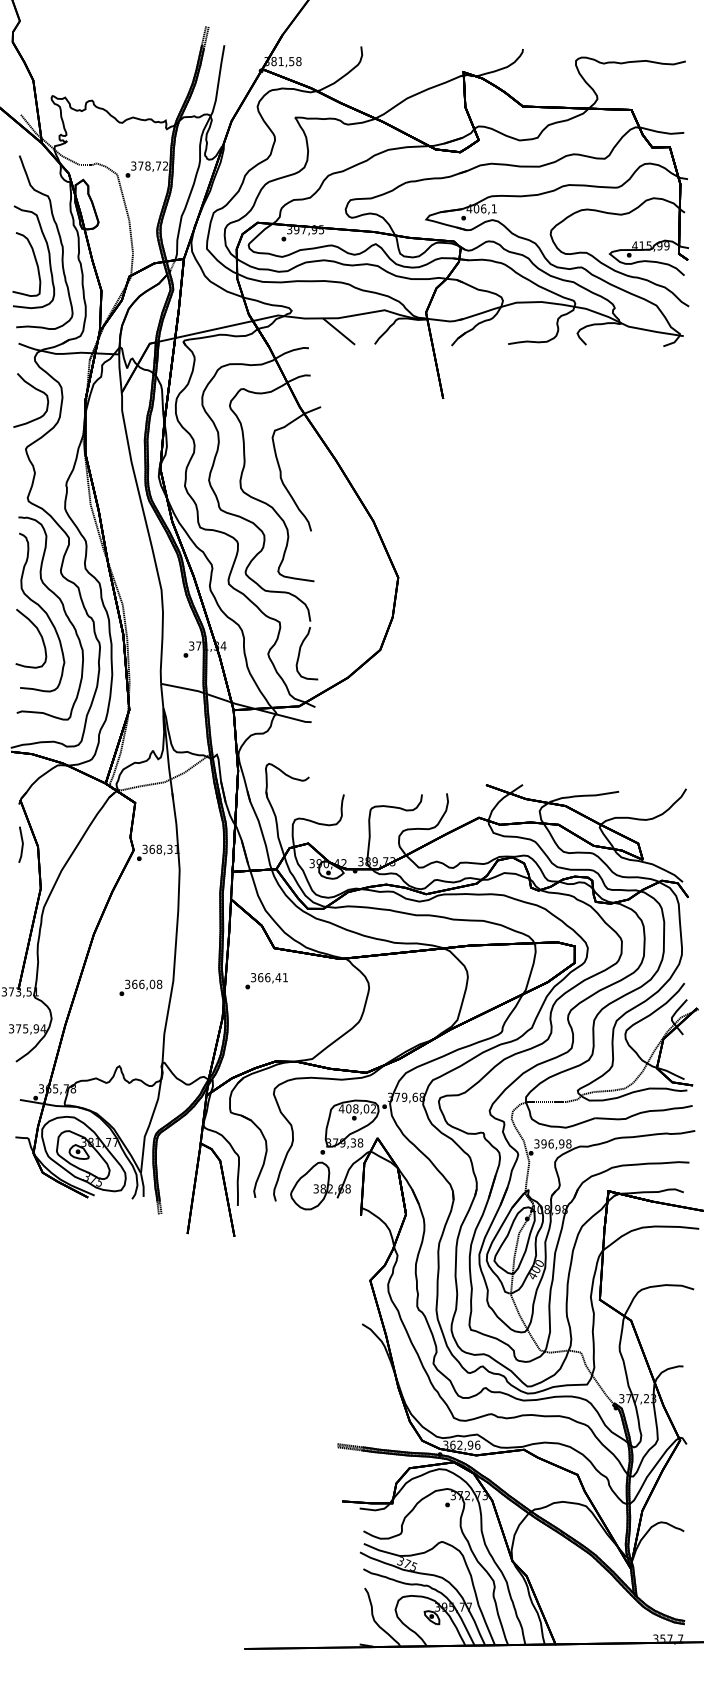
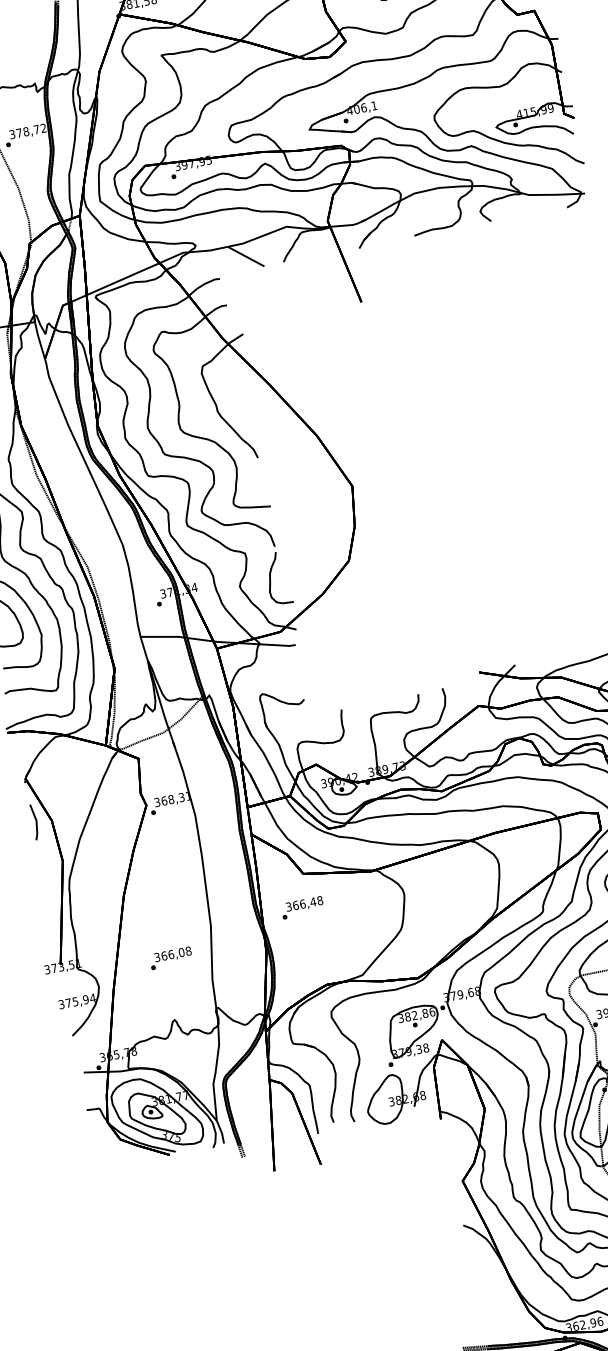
text: (285, 977) -> (320, 900), 366,41 -> 366,48
text: (140, 987) -> (170, 957), moved
text: (357, 1108) -> (416, 1014), 408,02 -> 382,86

